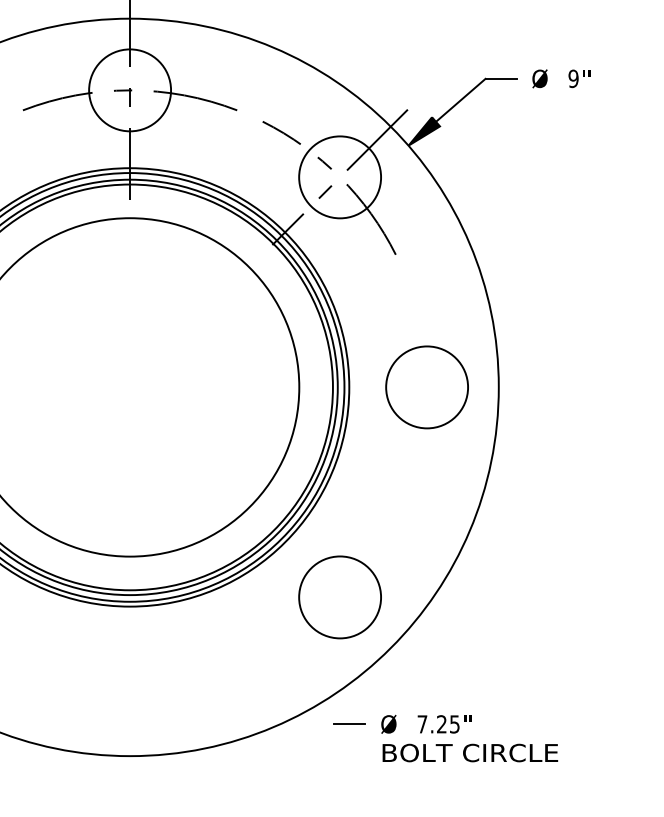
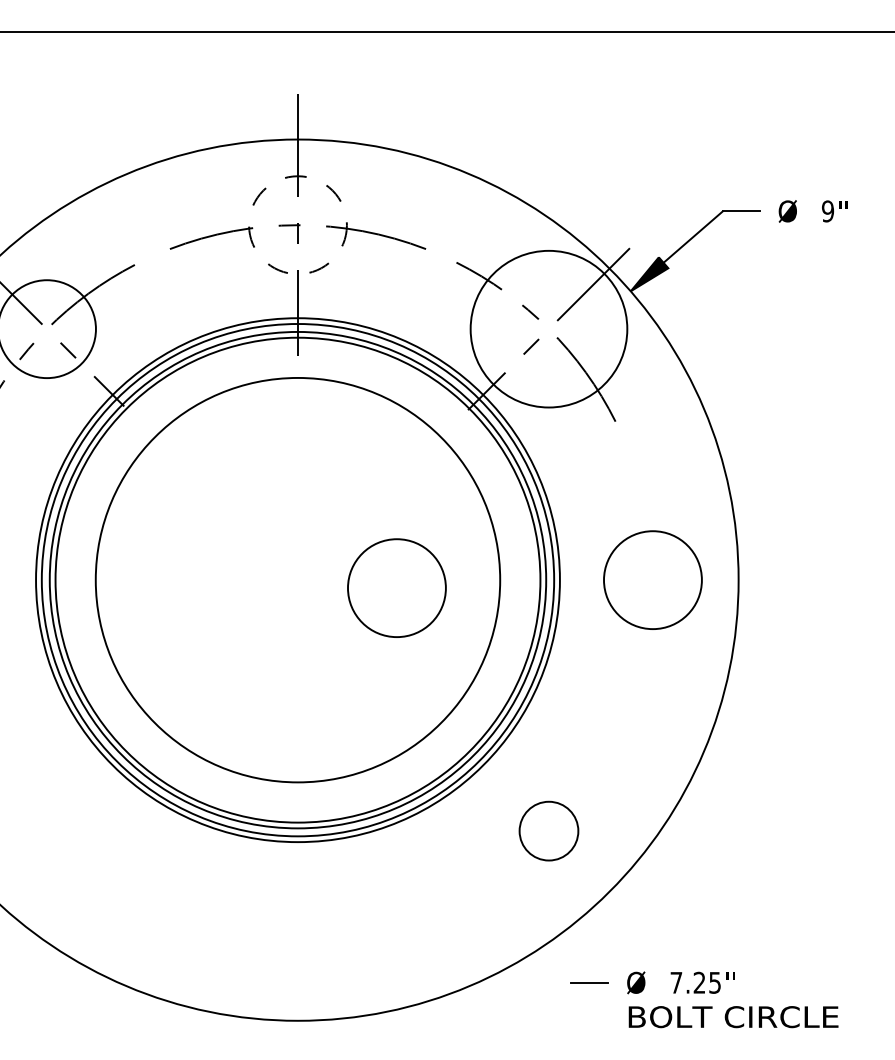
circle: (129, 90) -> (297, 225), solid -> dashed
circle: (339, 177) -> (548, 329), size x1.6
circle: (212, 393) -> (396, 587), added
circle: (339, 597) -> (548, 831), size x0.6
part: (445, 738) -> (704, 999), moved

